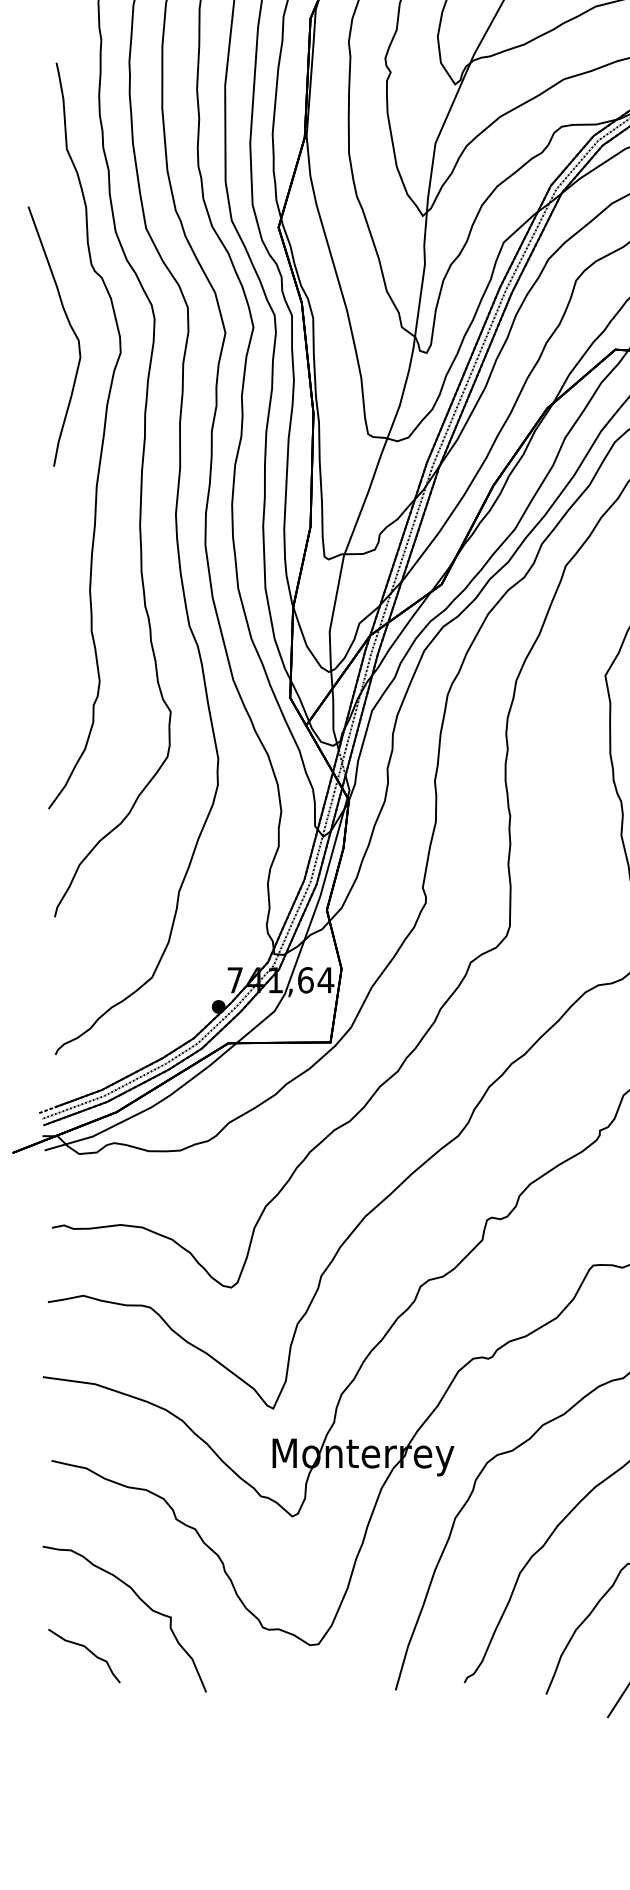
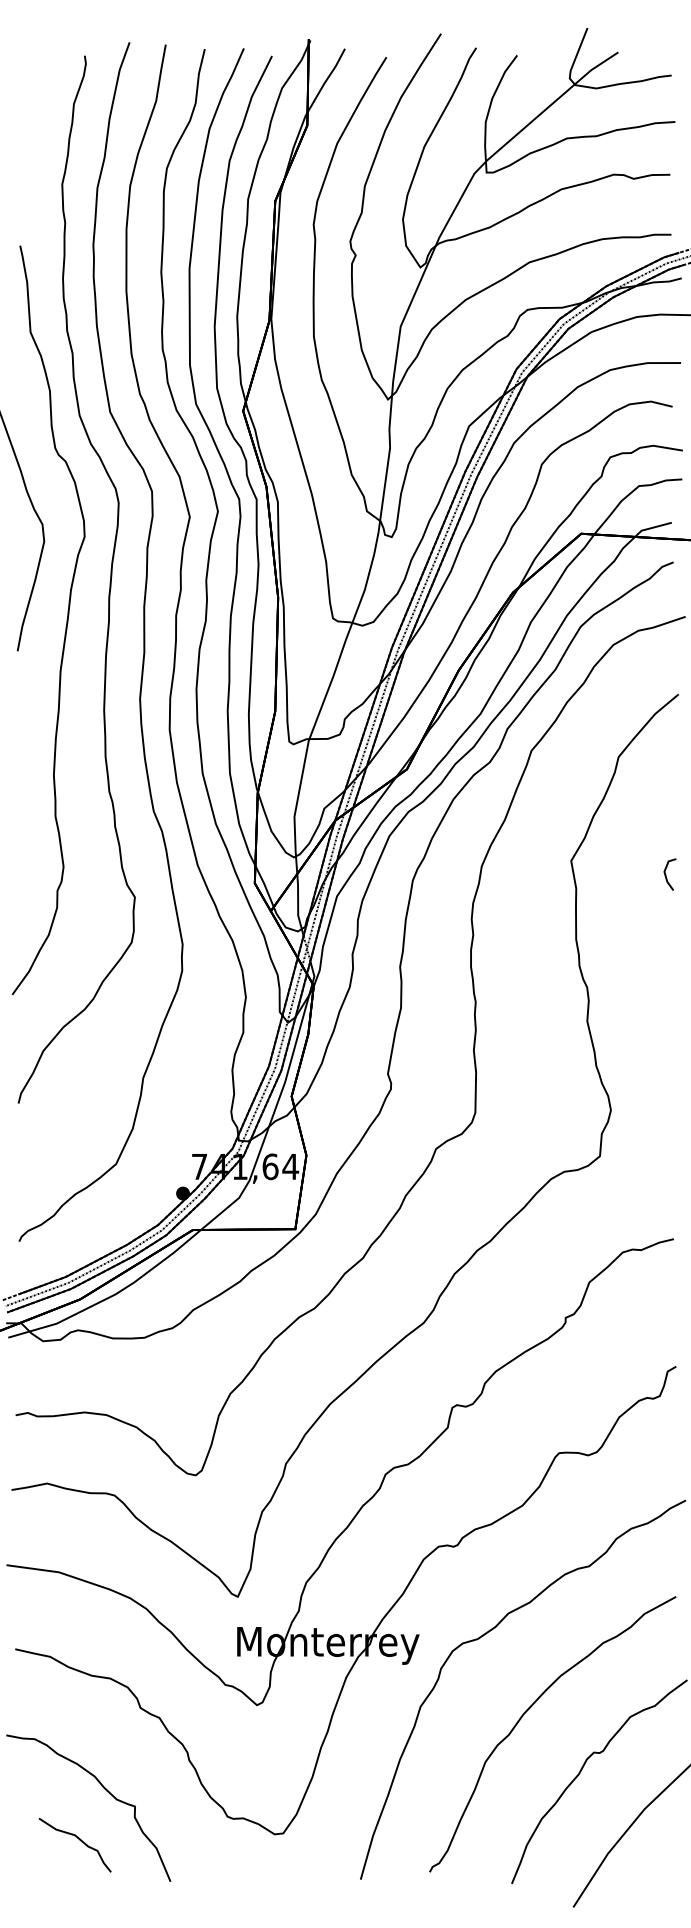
curve: (87, 1650) -> (78, 1839), moved

